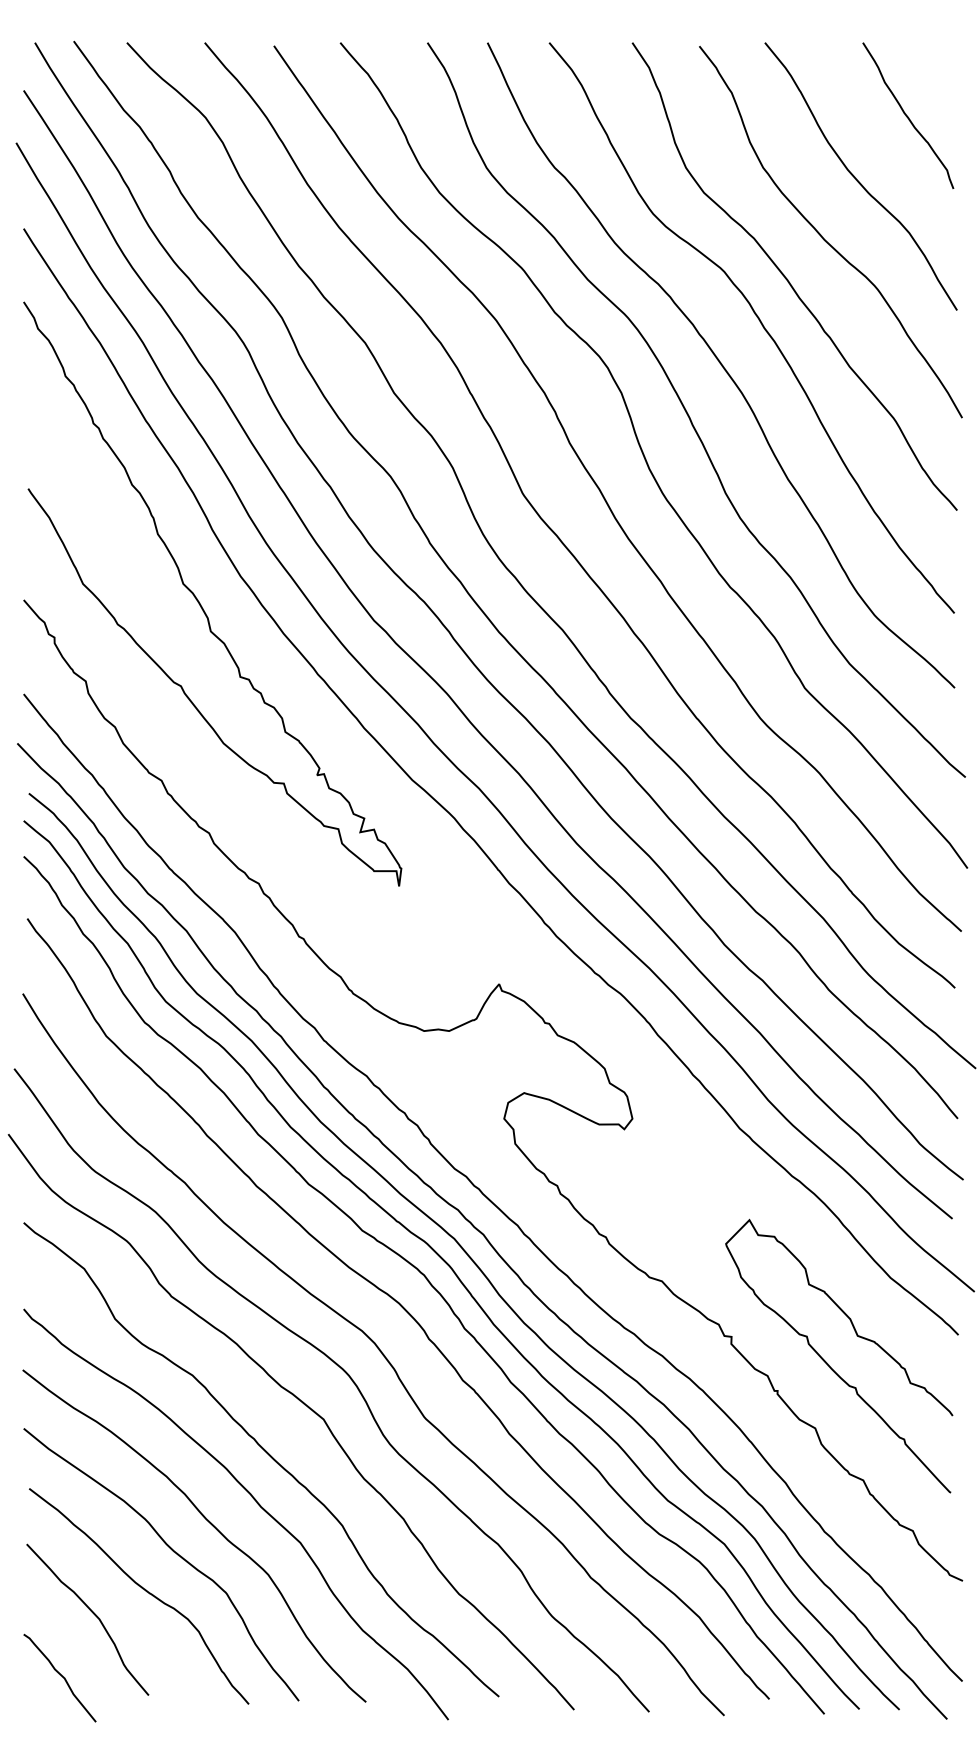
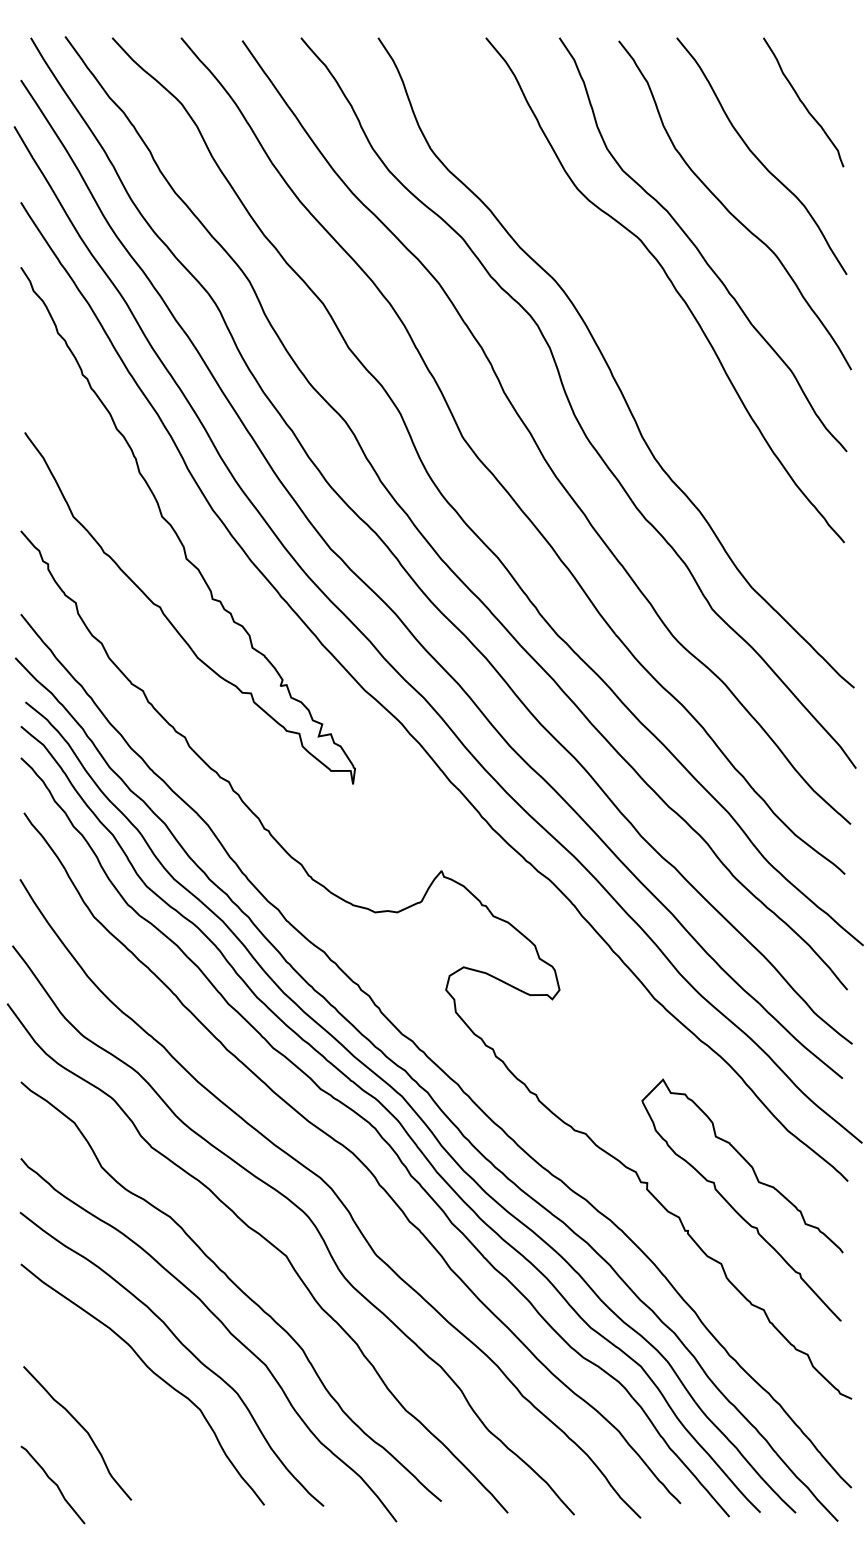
curve: (720, 365) -> (637, 323), removed
curve: (144, 1590) -> (127, 1407), removed

